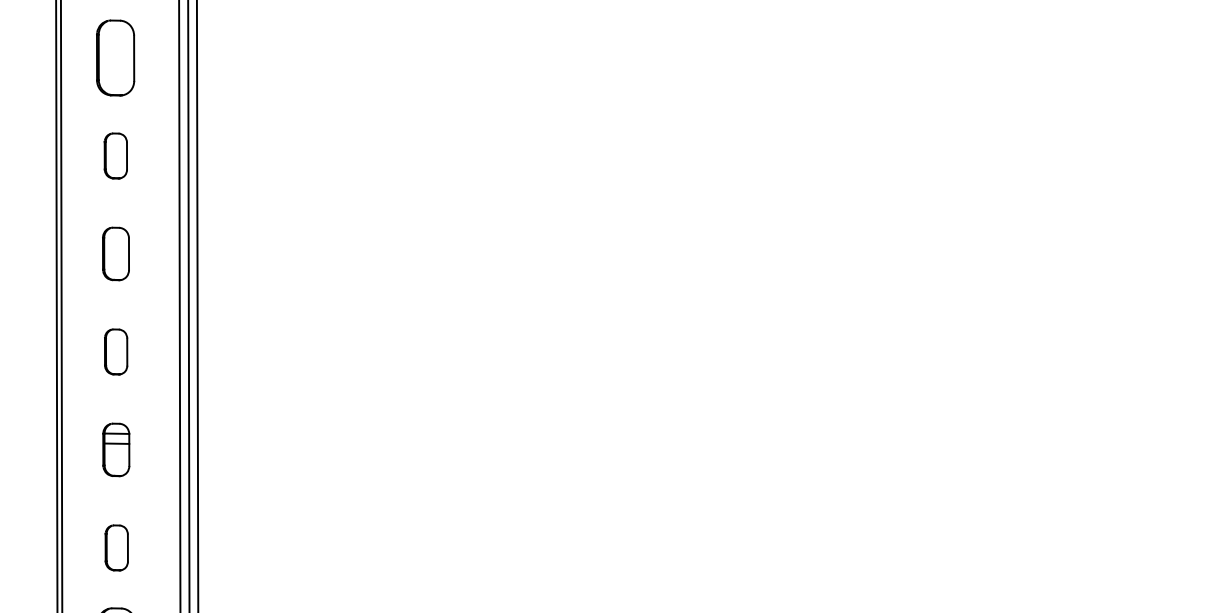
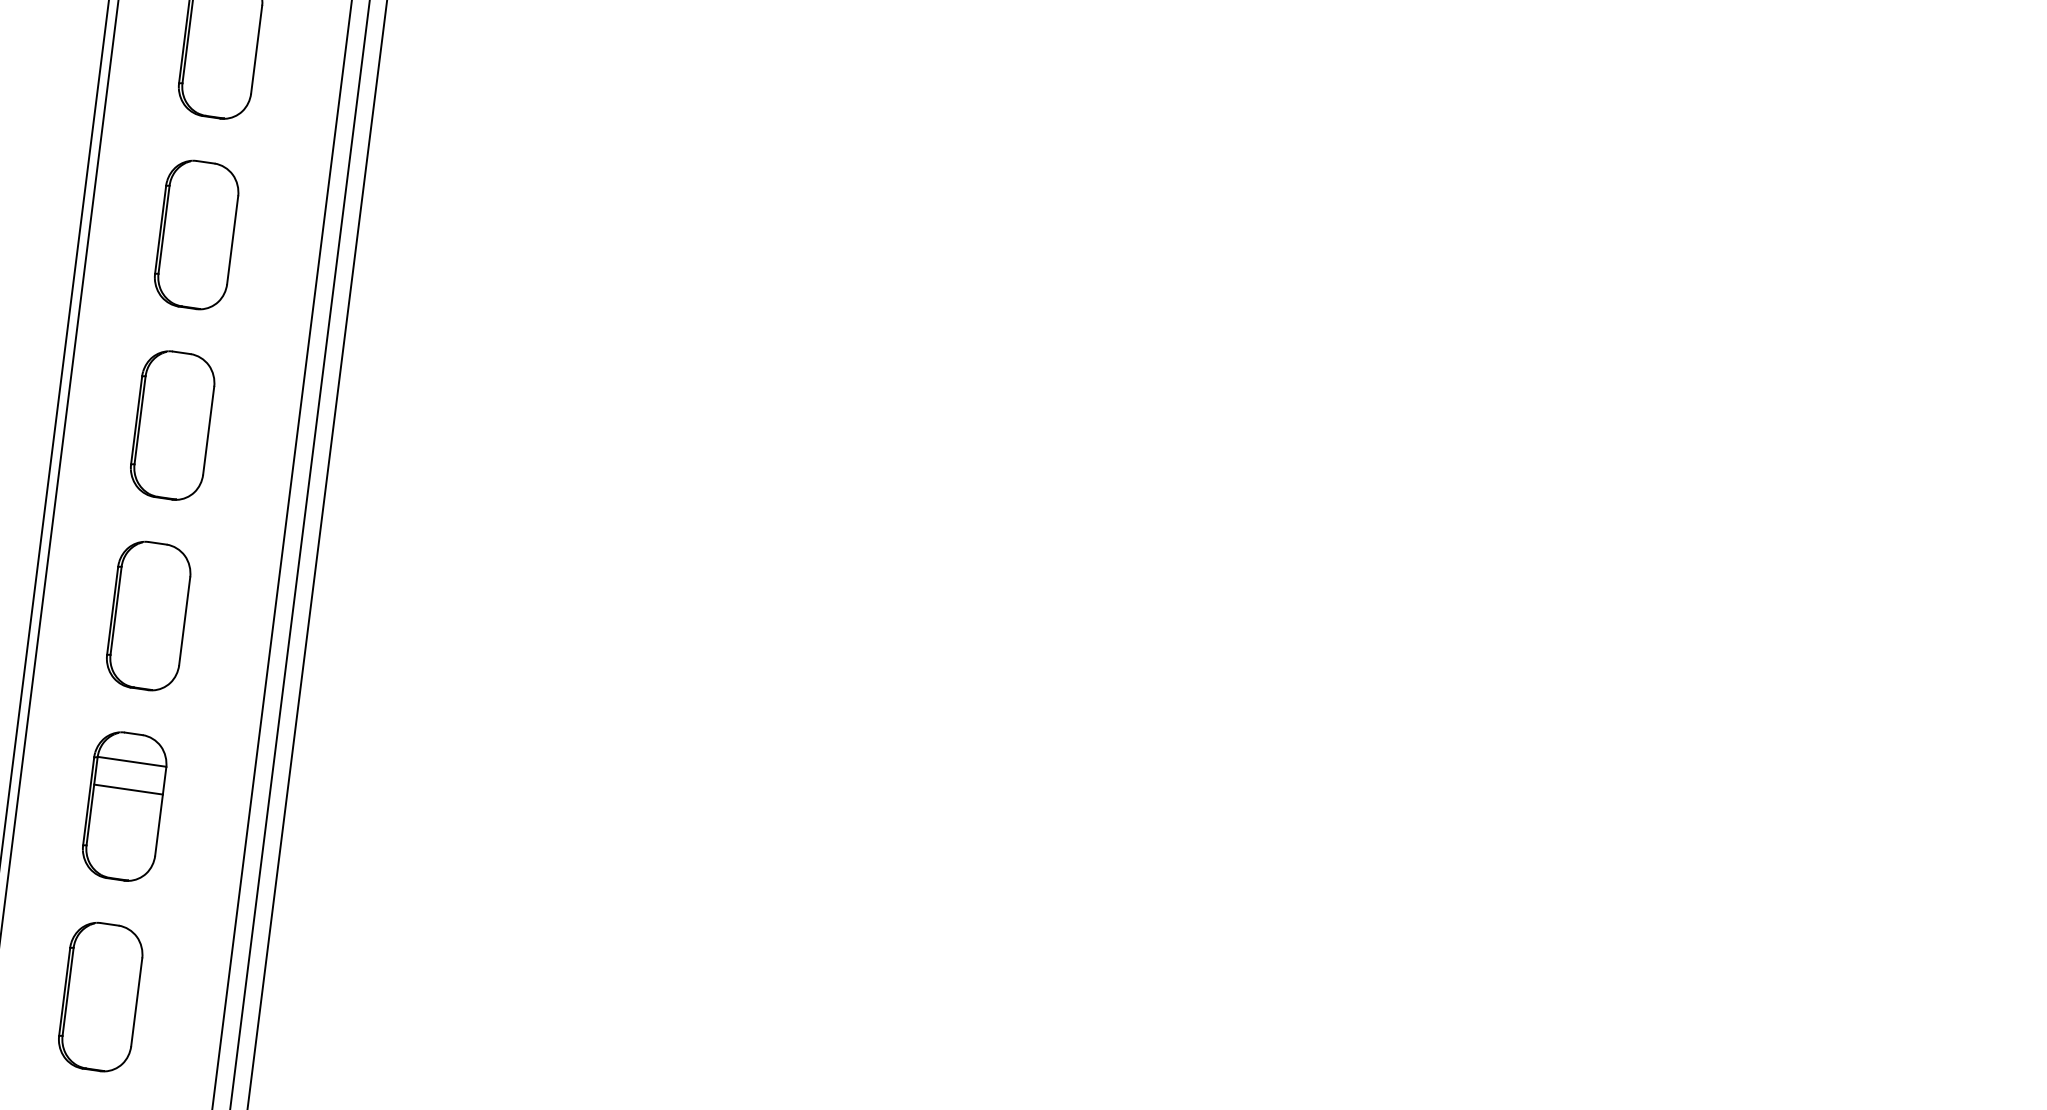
part: (115, 155) -> (196, 234), size x1.67
part: (115, 253) -> (171, 424), size x1.43
part: (115, 351) -> (147, 615), size x1.67
part: (115, 449) -> (122, 805), size x1.43
part: (116, 547) -> (100, 996), size x1.67

